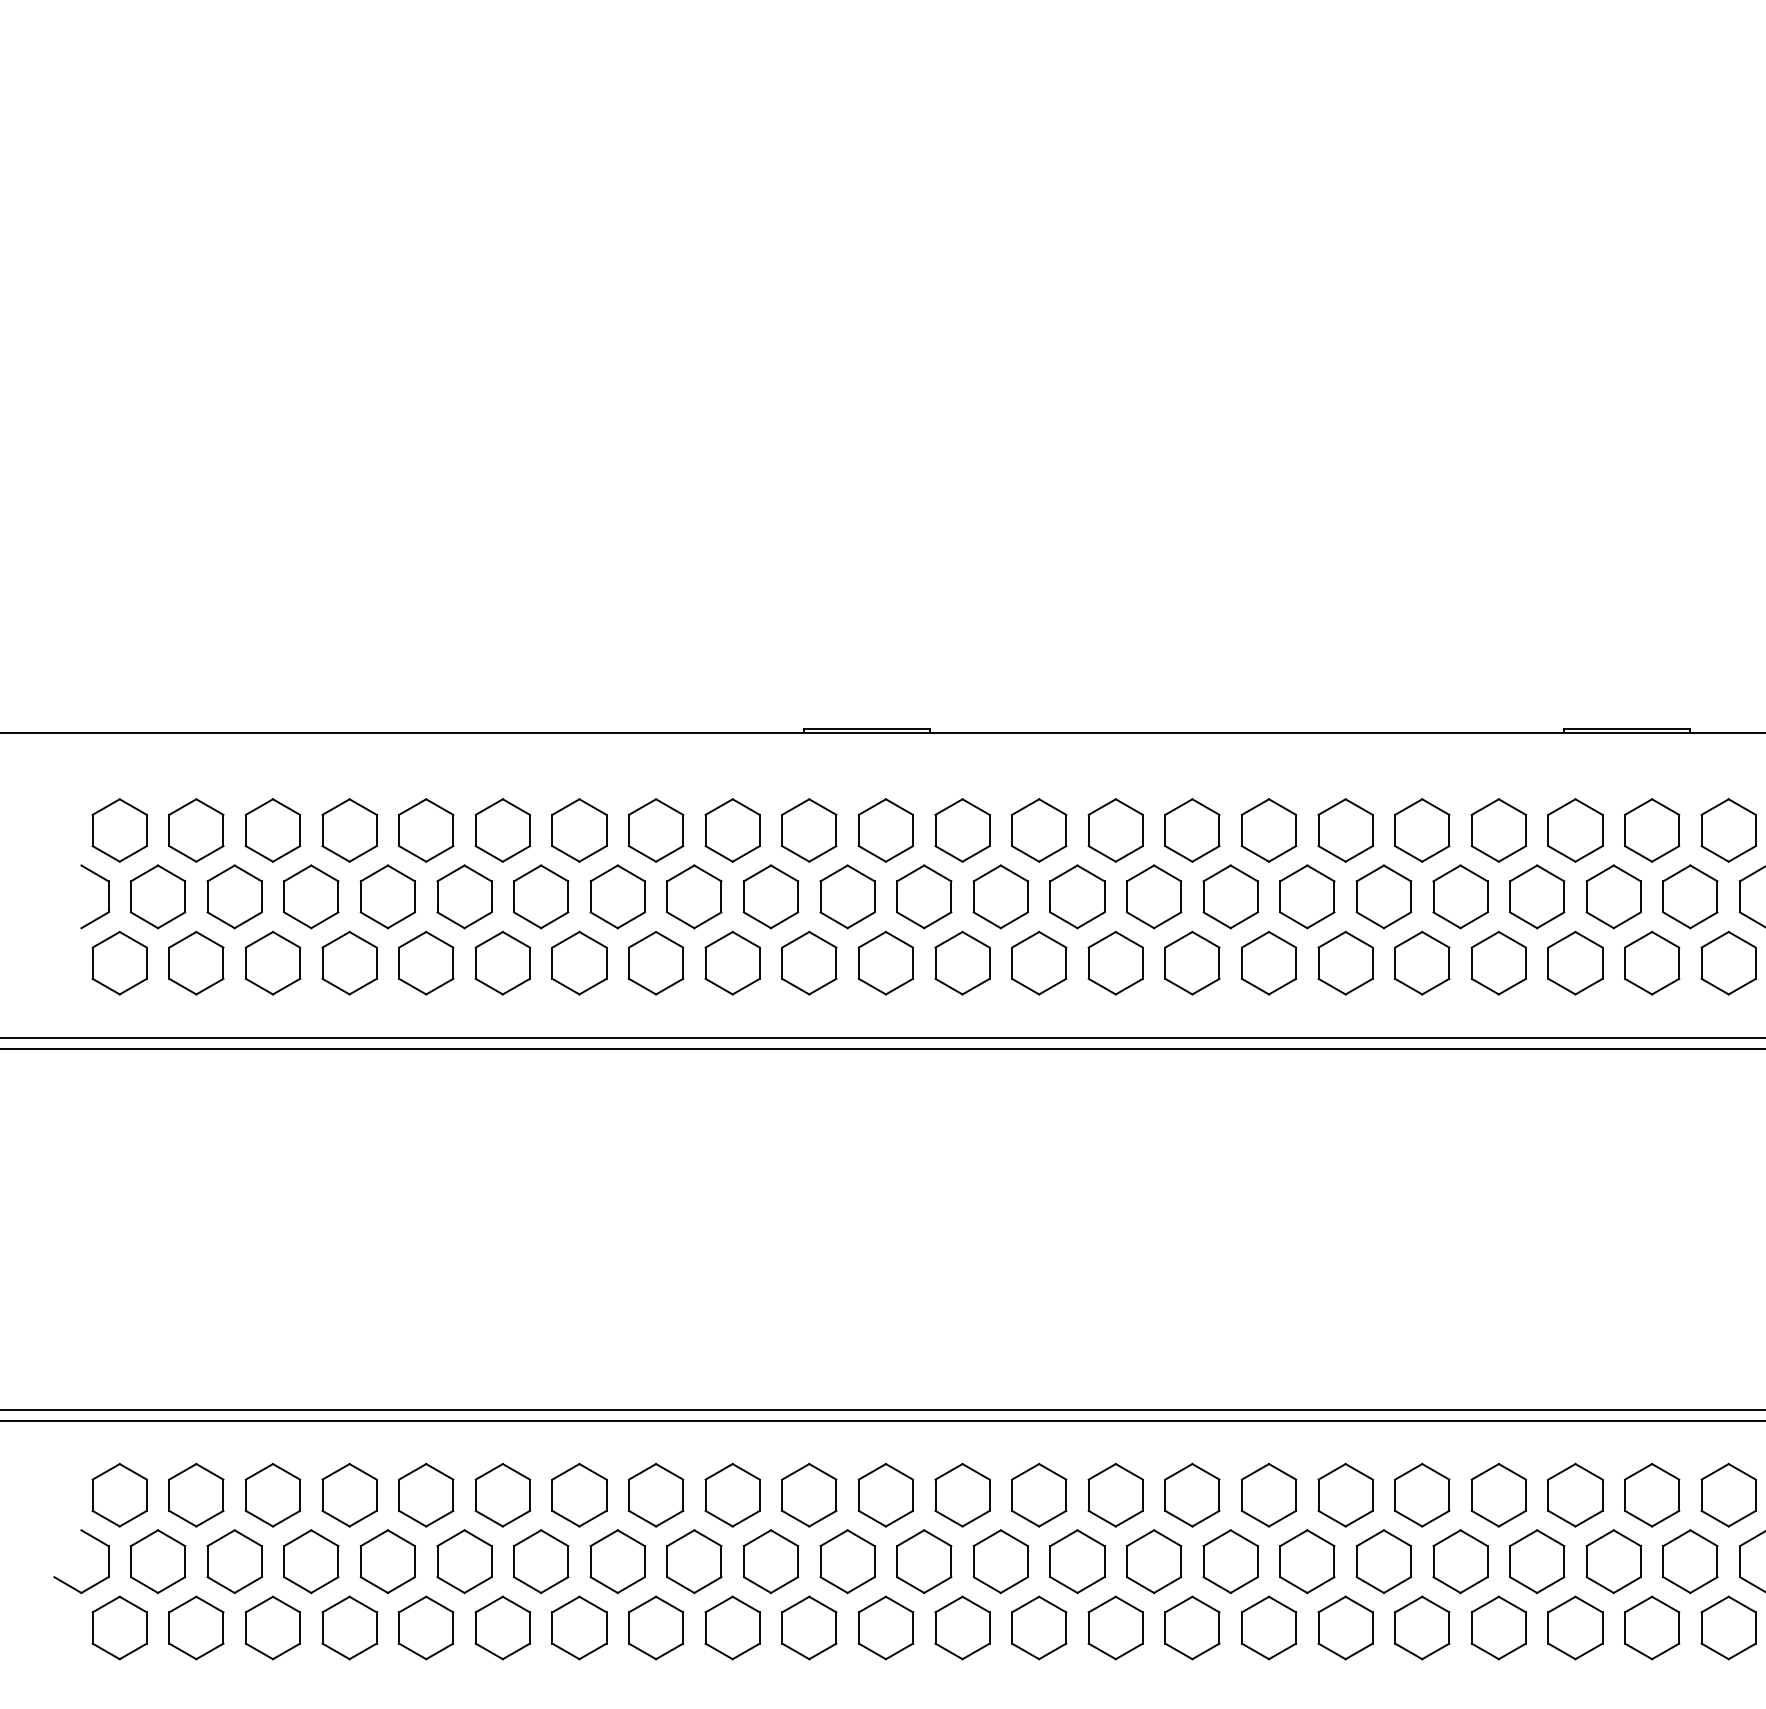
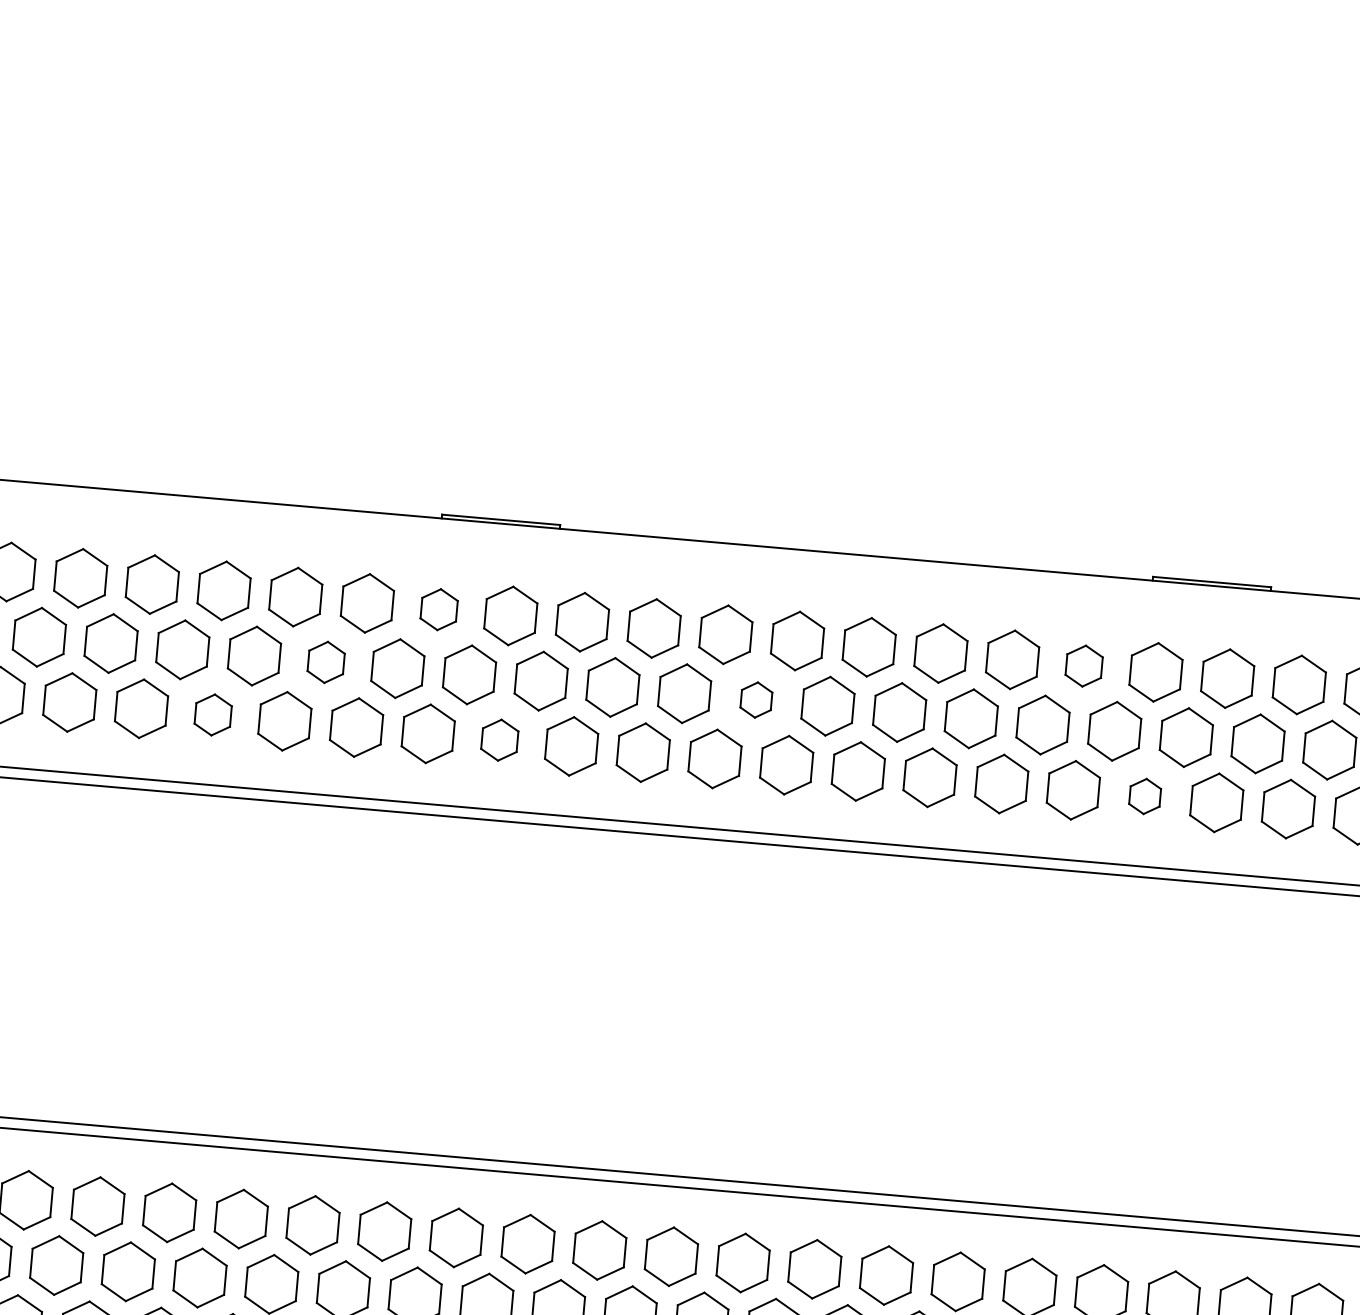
part: (809, 830) -> (439, 609), size x0.7
part: (1498, 830) -> (1083, 666), size x0.7
part: (694, 896) -> (326, 662), size x0.7
part: (1154, 896) -> (756, 699), size x0.6
part: (579, 962) -> (213, 714), size x0.7
part: (1575, 962) -> (1145, 795), size x0.6
part: (885, 963) -> (499, 740), size x0.7

